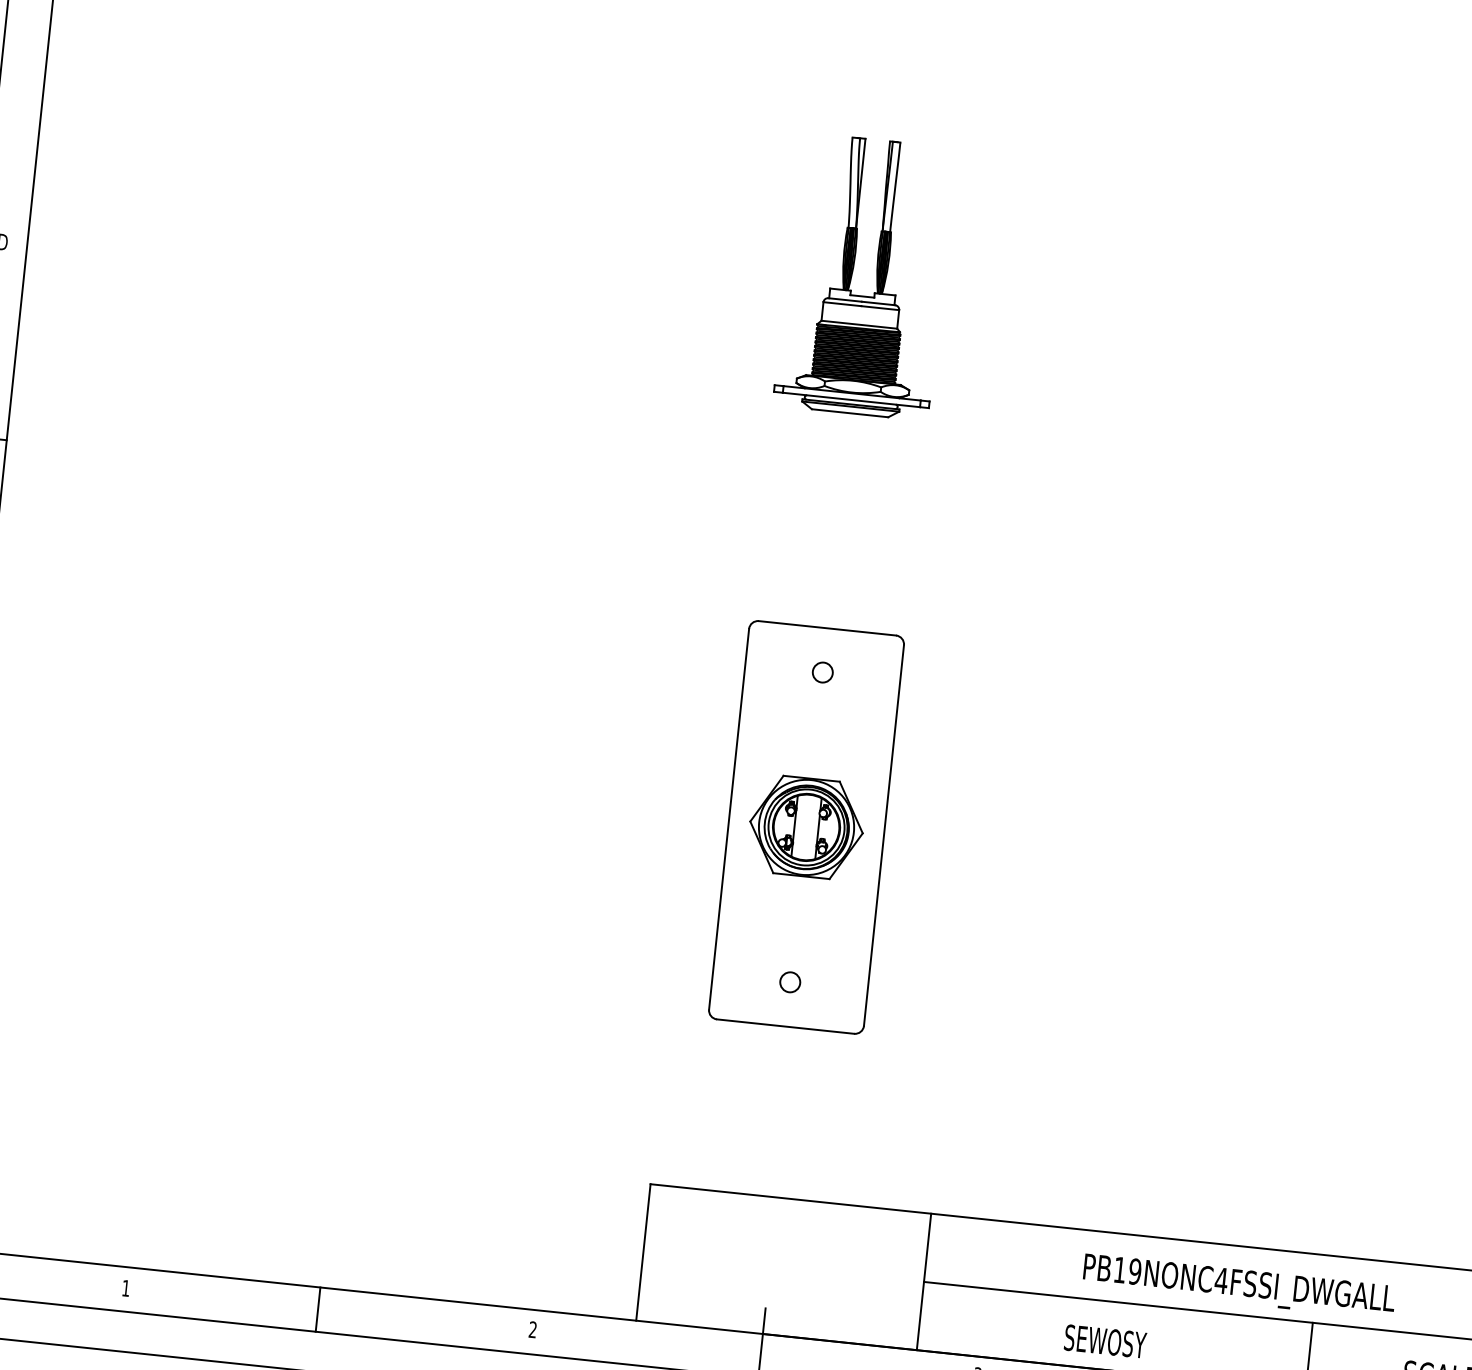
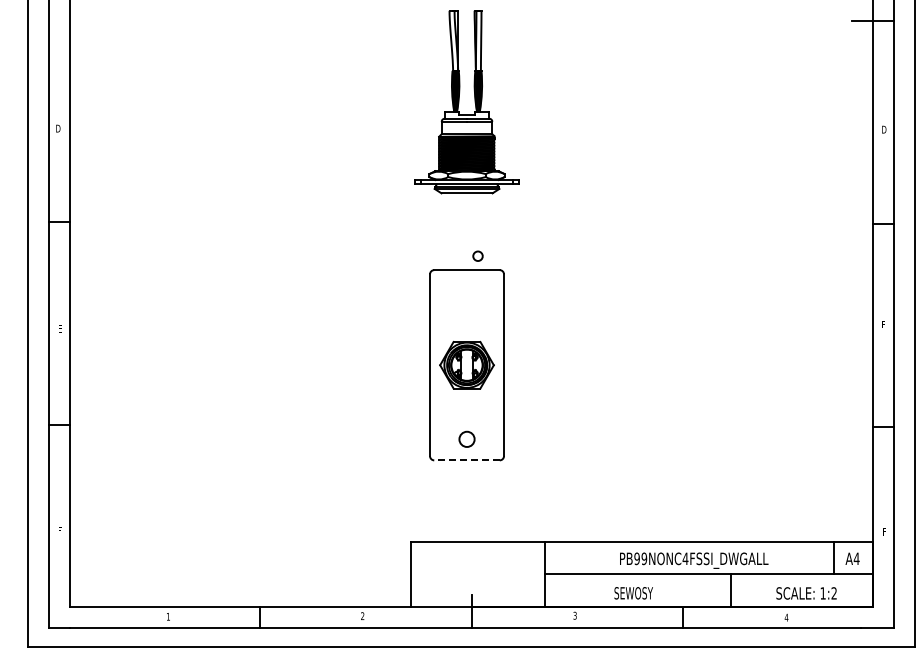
part: (863, 277) -> (466, 102), size x1.4
circle: (821, 670) -> (477, 255), moved
circle: (789, 980) -> (466, 438), size x1.6
line: (786, 1026) -> (467, 460), solid -> dashed
text: (1118, 1269) -> (636, 558), PB19NONC4FSSI_DWGALL -> PB99NONC4FSSI_DWGALL

